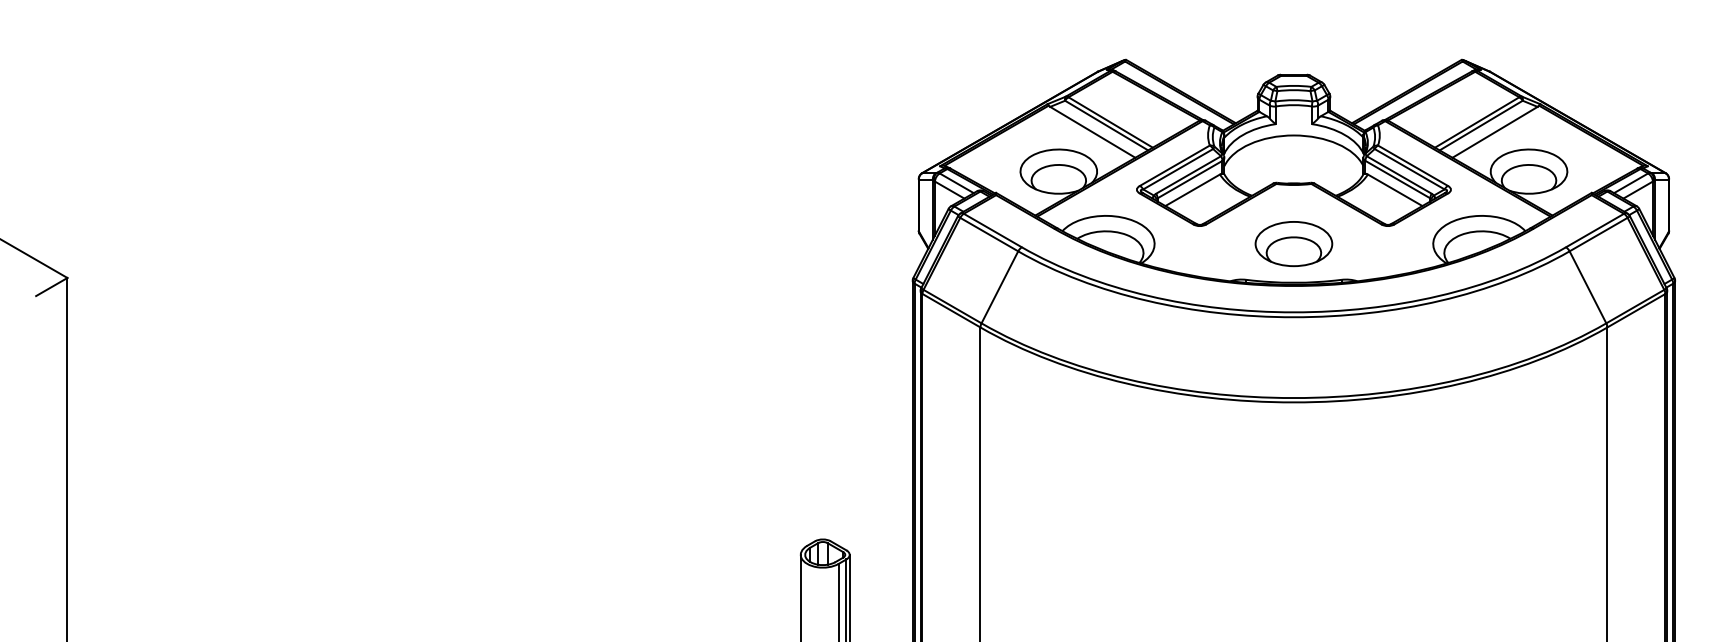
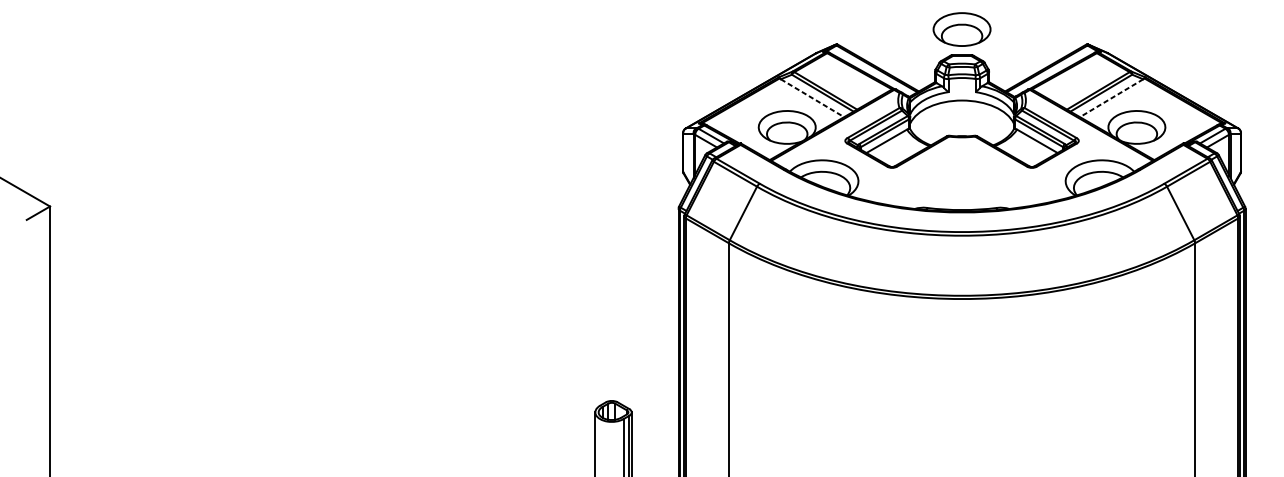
line: (1092, 132) -> (812, 98), solid -> dashed
line: (1495, 132) -> (1111, 98), solid -> dashed
part: (1293, 244) -> (961, 29), moved

